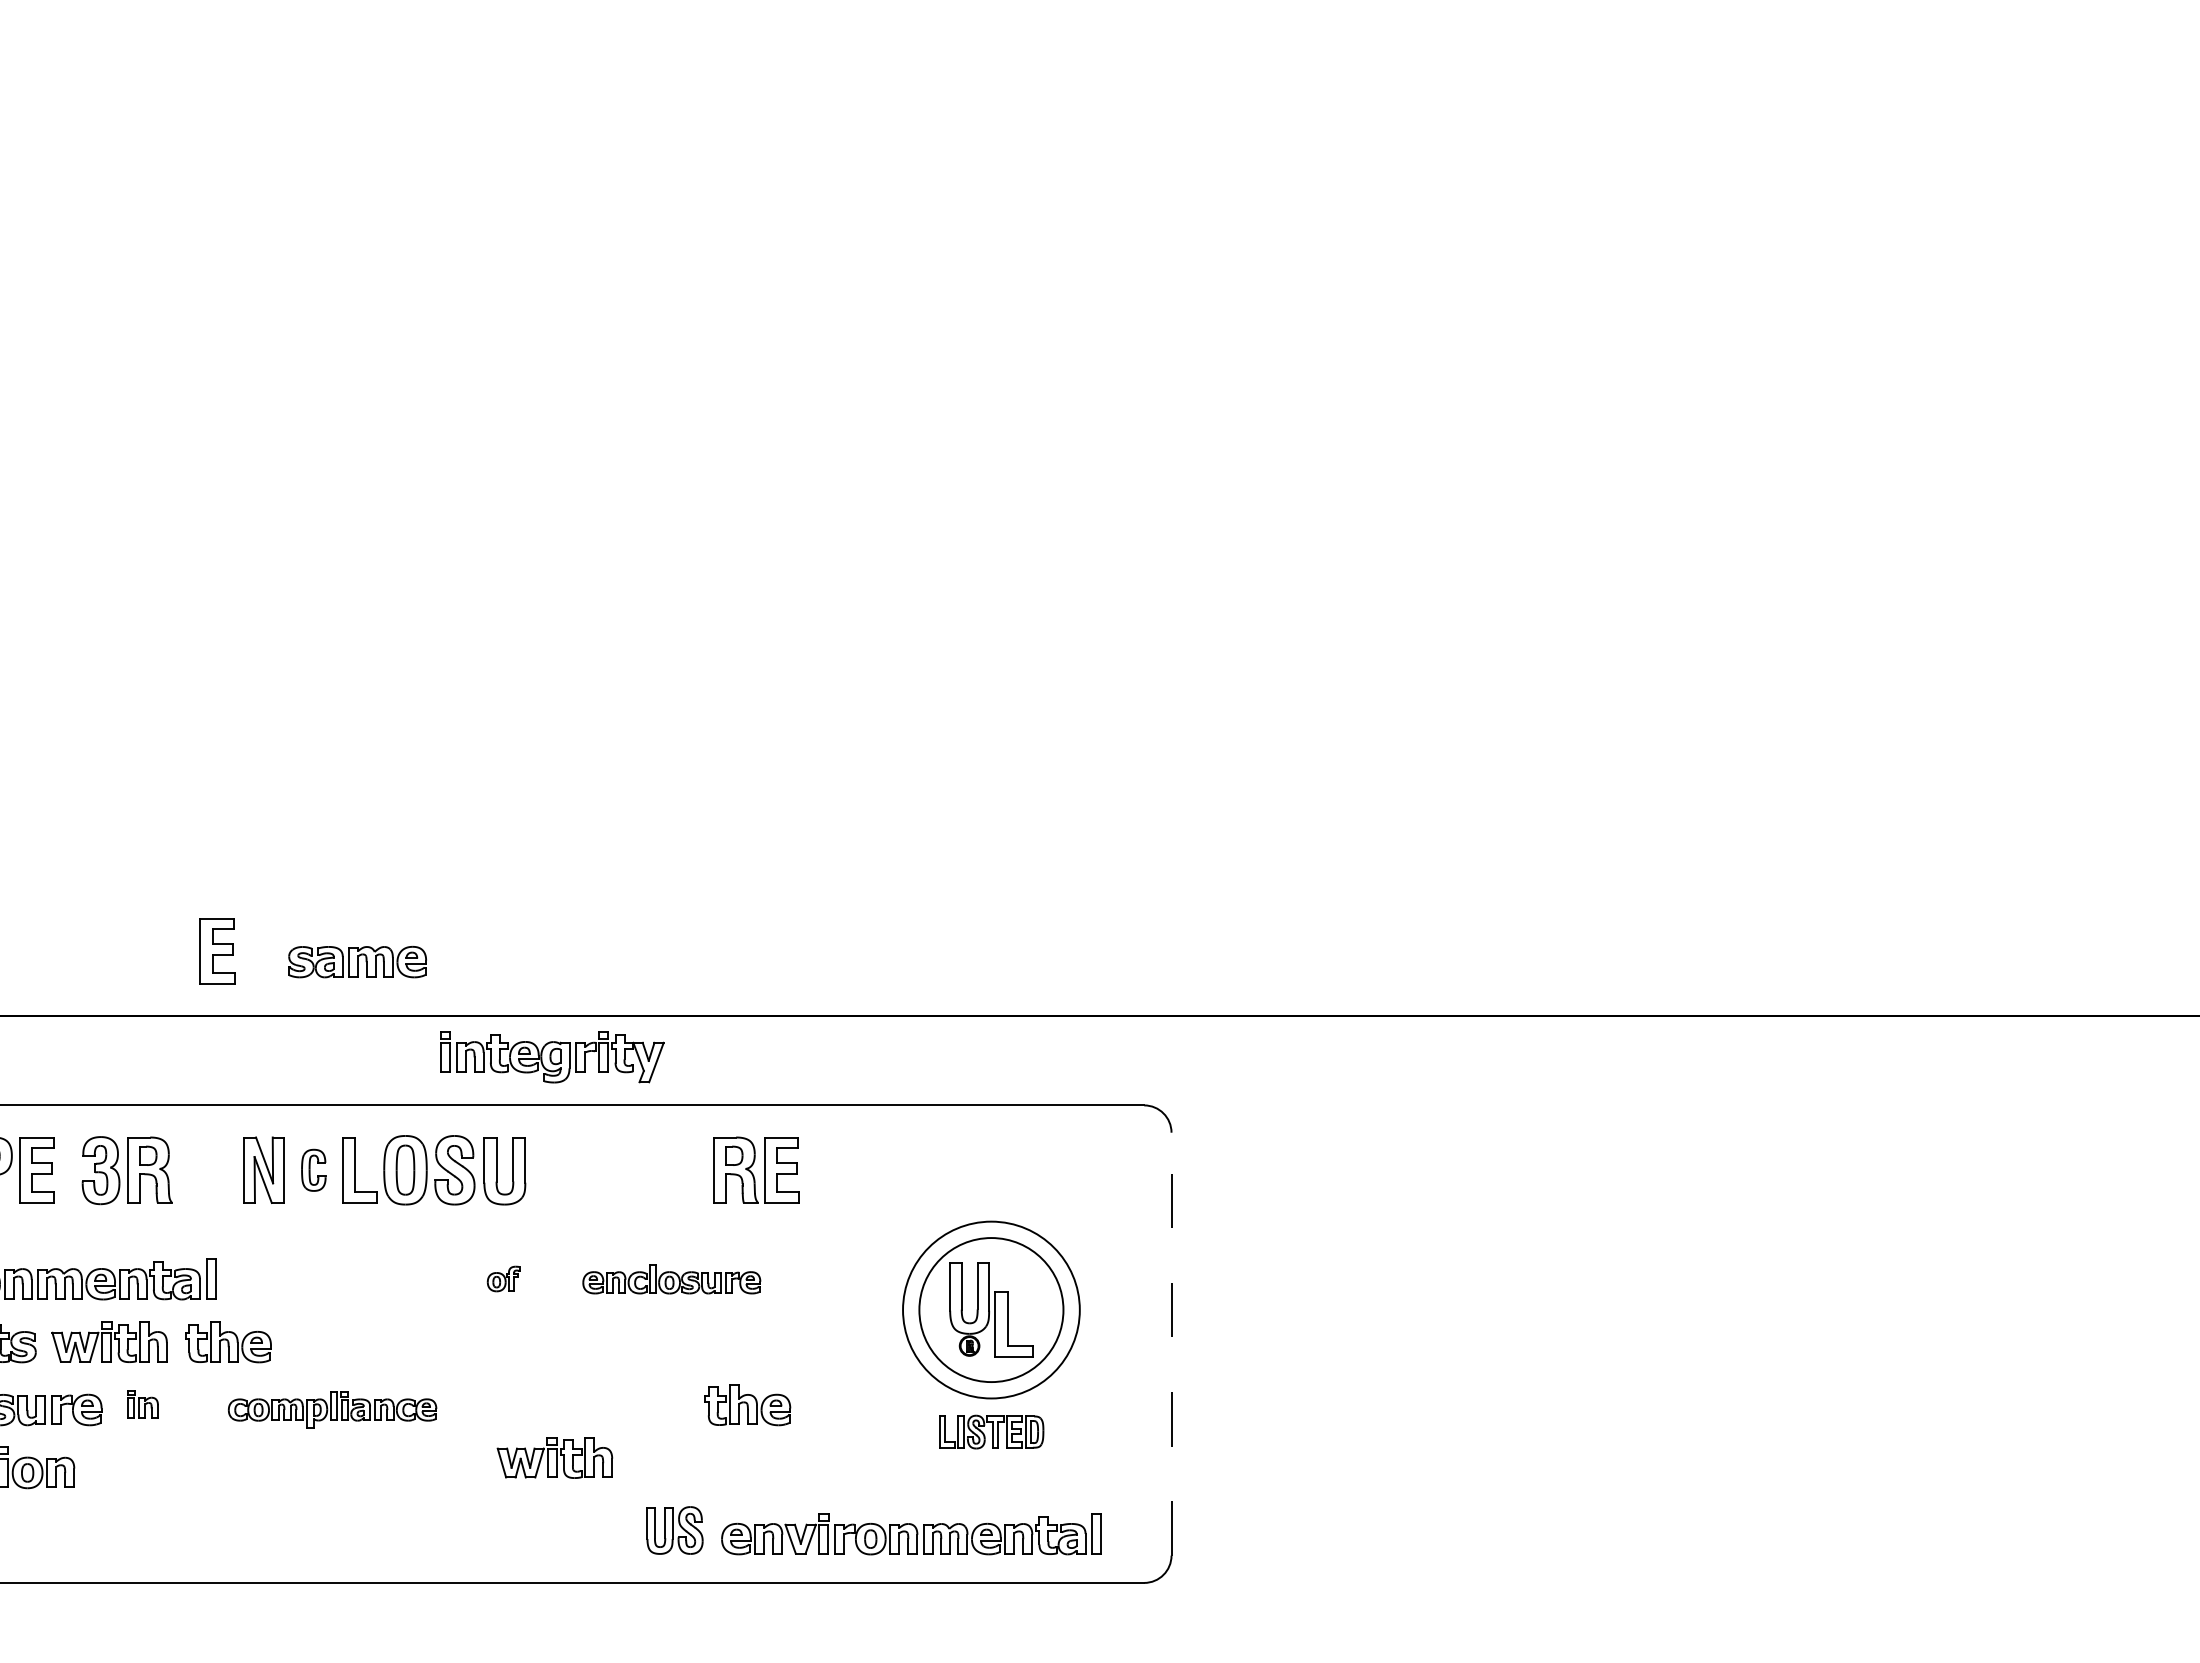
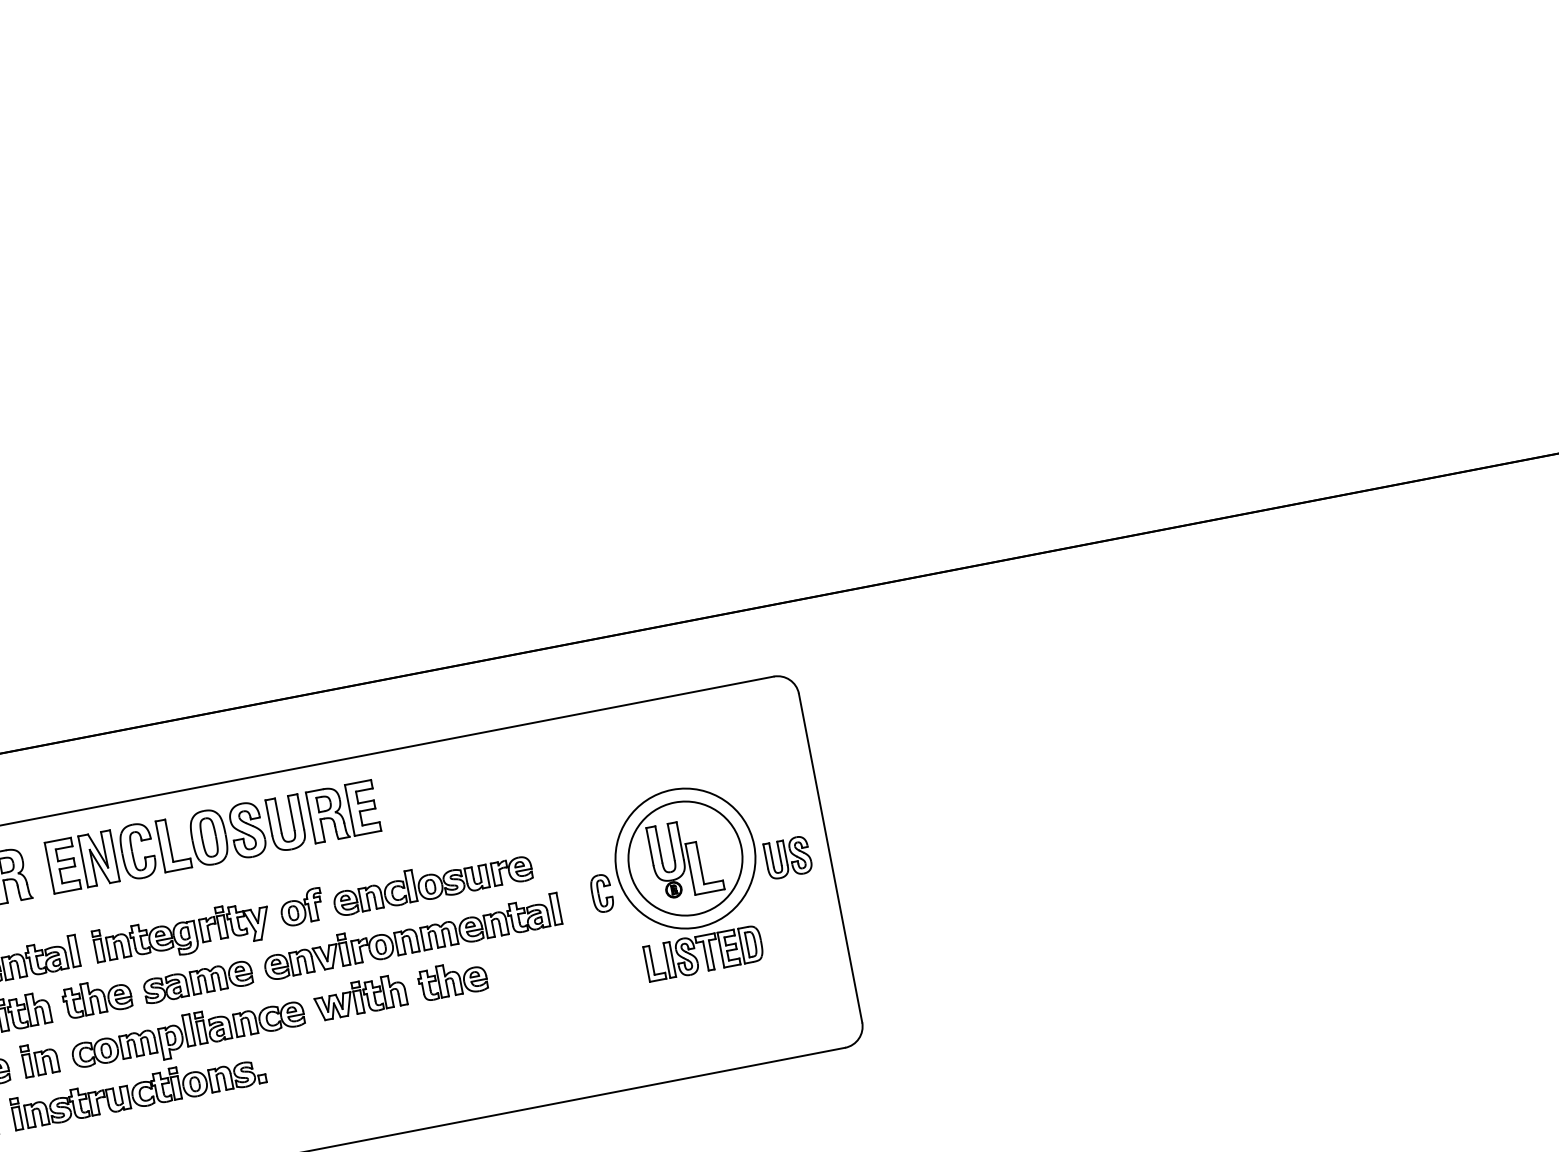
part: (217, 951) -> (63, 865), moved
part: (357, 962) -> (198, 982), moved
part: (552, 1057) -> (182, 934), moved
part: (756, 1169) -> (343, 811), moved
part: (313, 1170) -> (137, 851), size x1.67
part: (503, 1278) -> (301, 907), size x1.67
part: (671, 1279) -> (432, 882), size x1.43
part: (879, 1333) -> (601, 893), added
line: (1171, 1343) -> (830, 857), dashed -> solid
part: (142, 1404) -> (39, 1059), size x1.43
part: (747, 1405) -> (452, 980), moved
part: (332, 1409) -> (188, 1034), size x1.43
part: (991, 1431) -> (703, 952), size x1.43
part: (554, 1457) -> (359, 997), moved
part: (257, 1467) -> (138, 1090), added
part: (674, 1530) -> (787, 857), moved
part: (911, 1534) -> (412, 937), moved

